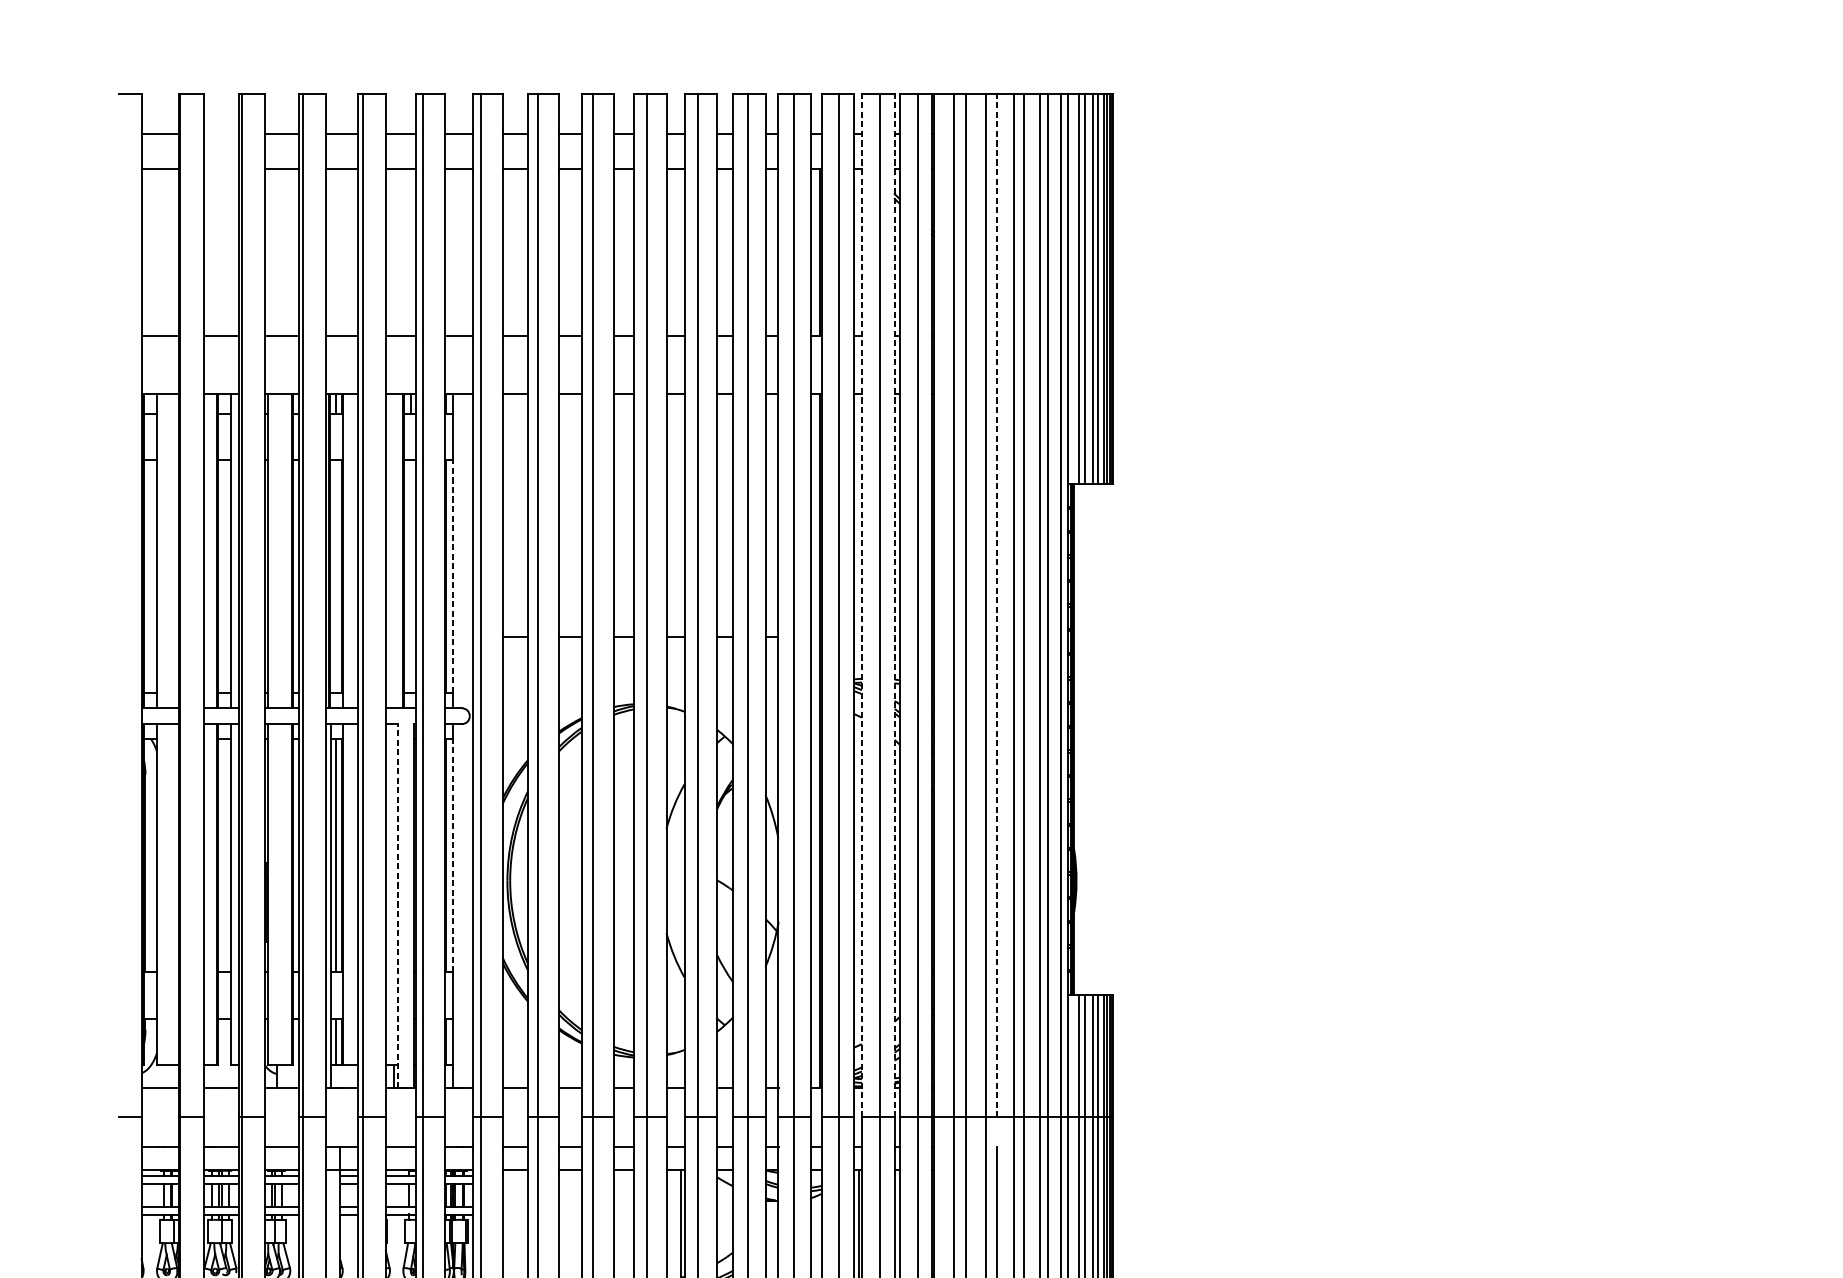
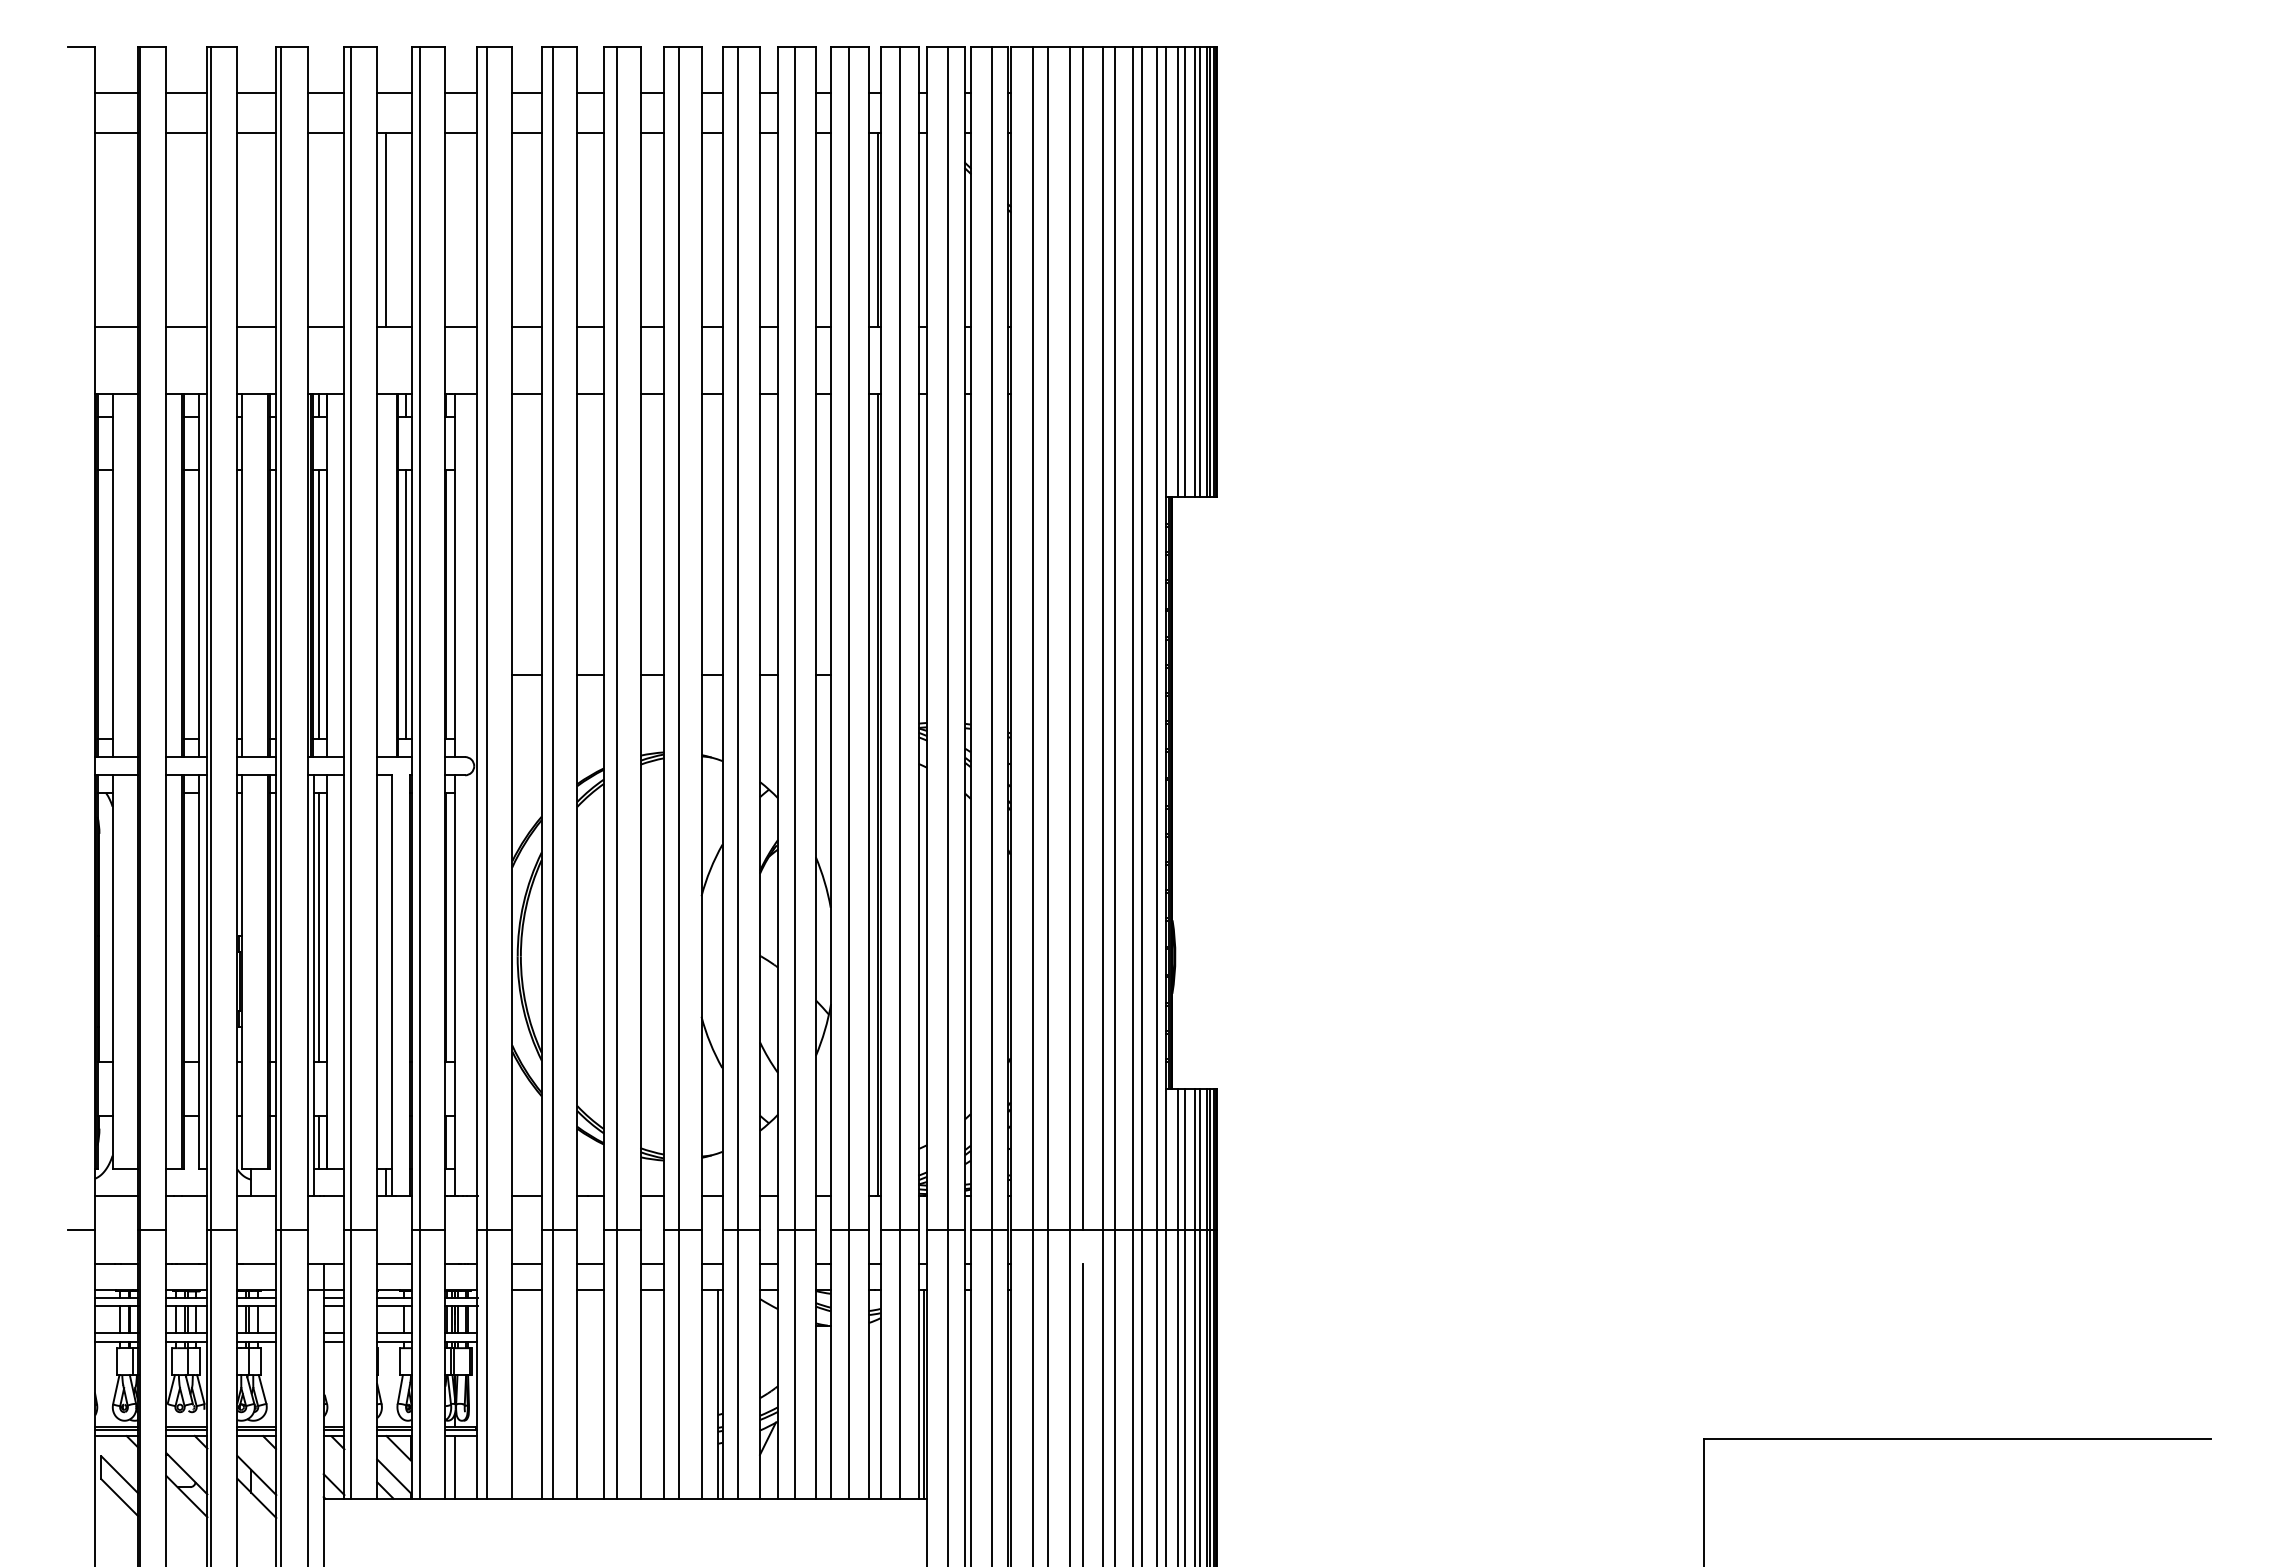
line: (220, 134) -> (186, 93), added
line: (220, 168) -> (186, 133), added
line: (393, 251) -> (386, 229), added
line: (335, 576) -> (319, 604), added
line: (411, 576) -> (406, 604), added
line: (452, 576) -> (454, 604), dashed -> solid
line: (862, 605) -> (927, 638), dashed -> solid
line: (894, 605) -> (965, 638), dashed -> solid
line: (997, 605) -> (1083, 638), dashed -> solid
line: (452, 854) -> (454, 926), dashed -> solid
line: (398, 905) -> (391, 985), dashed -> solid

